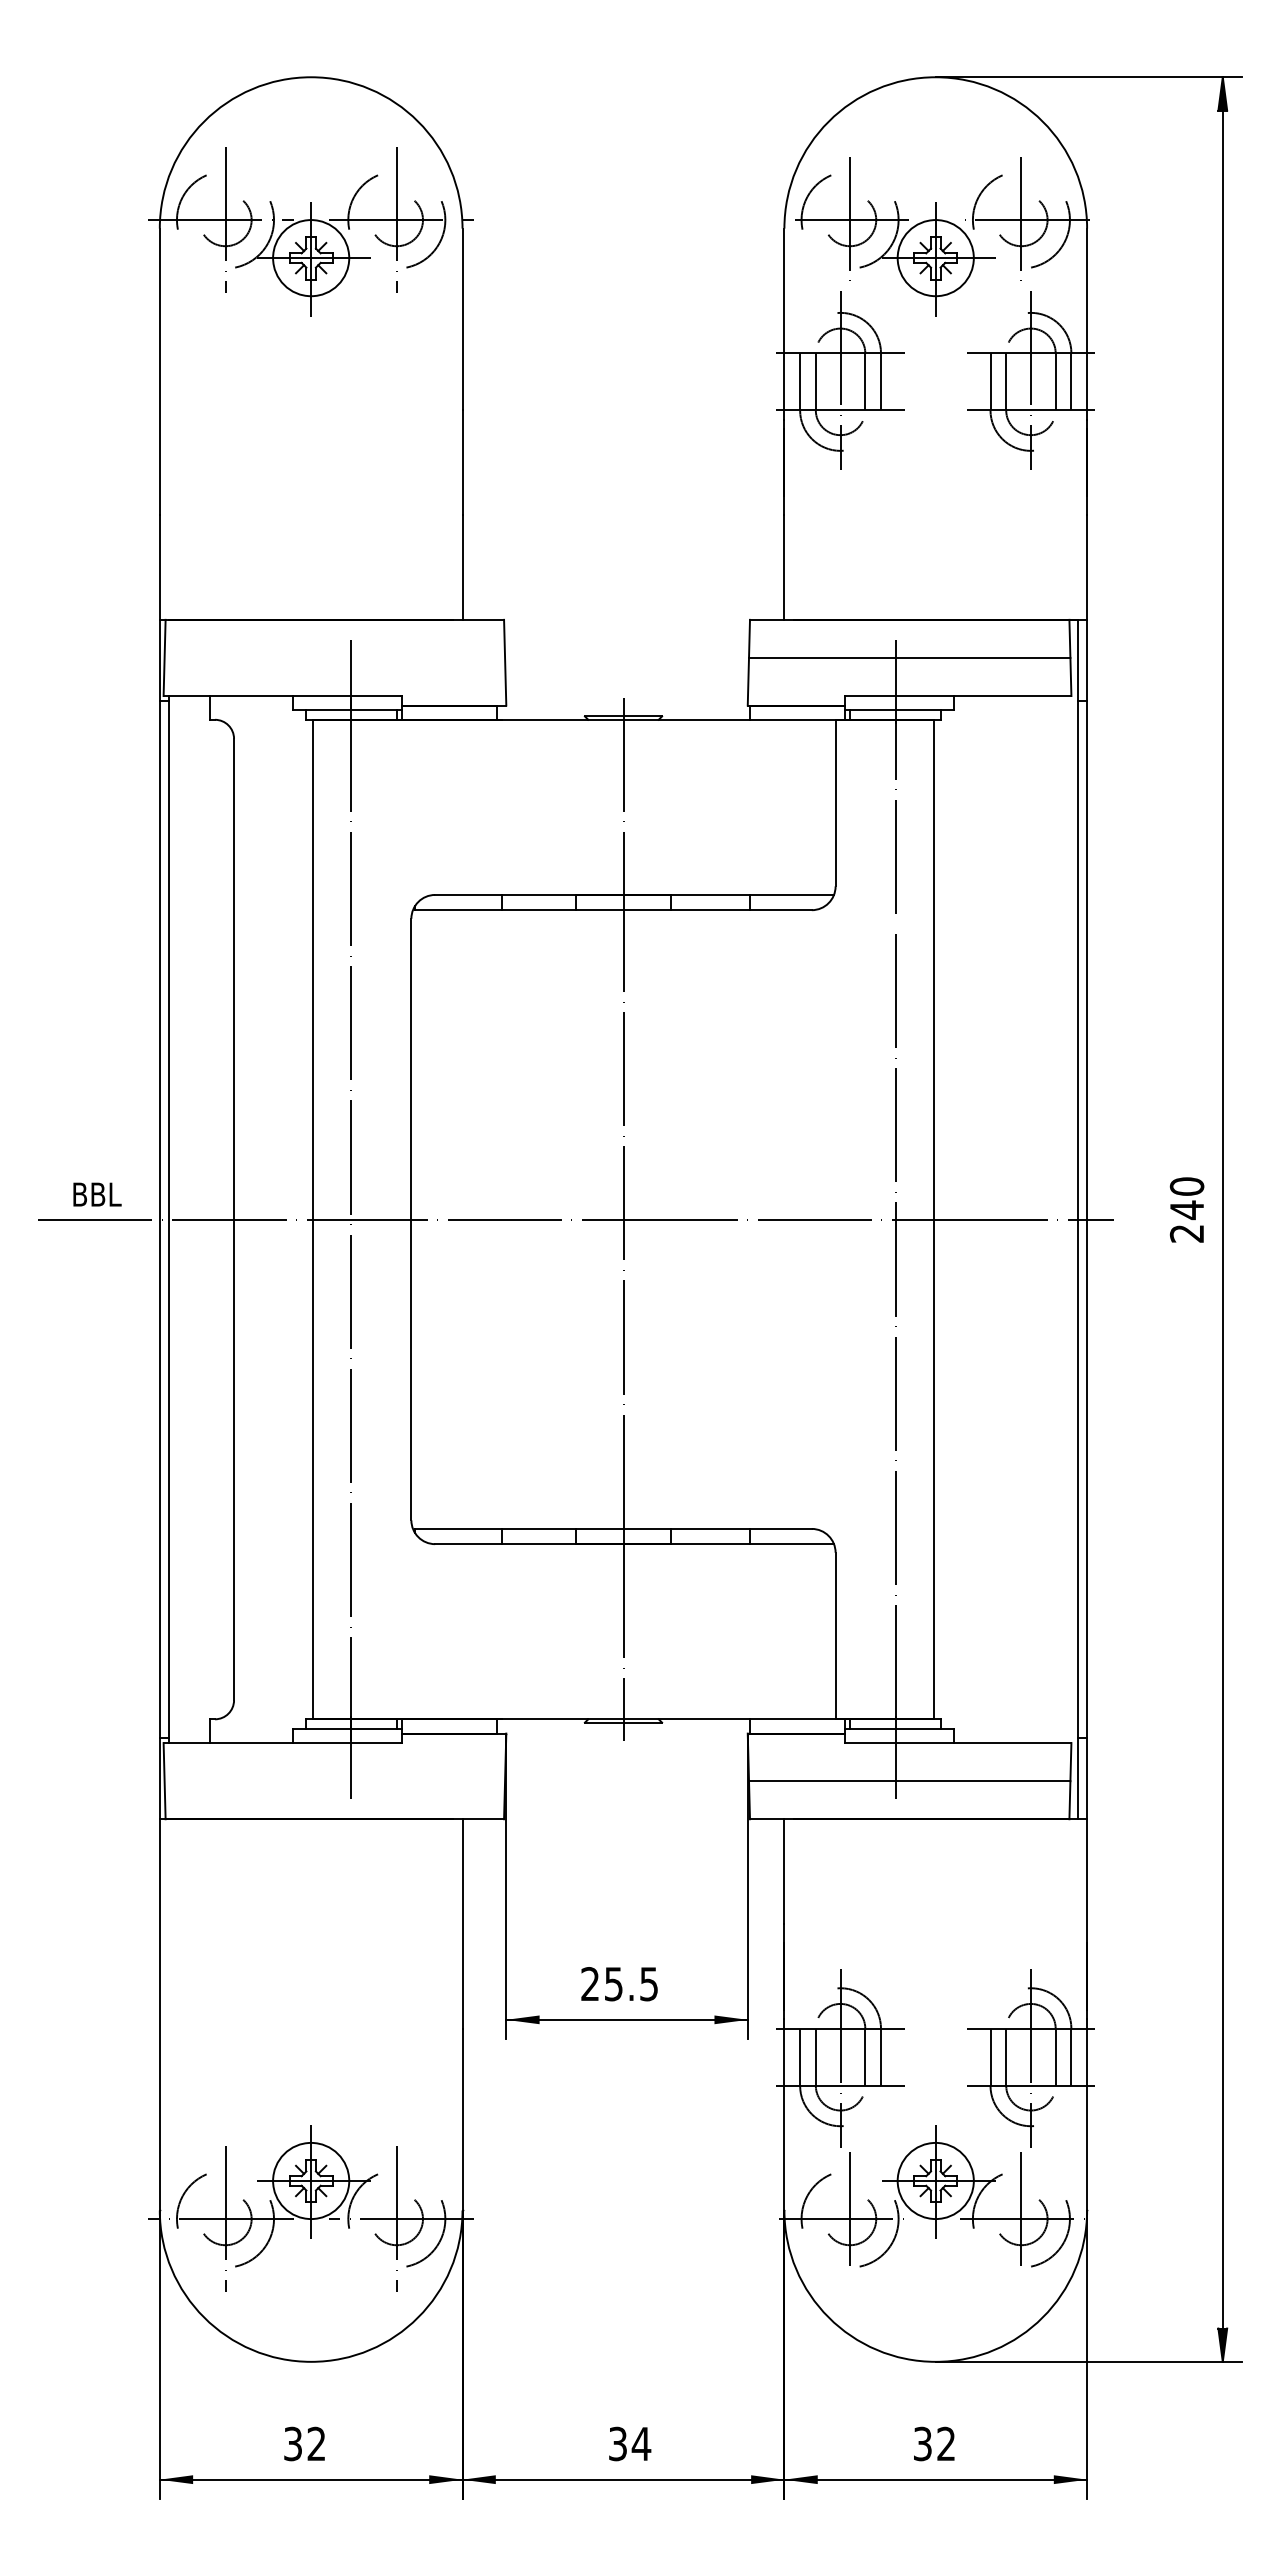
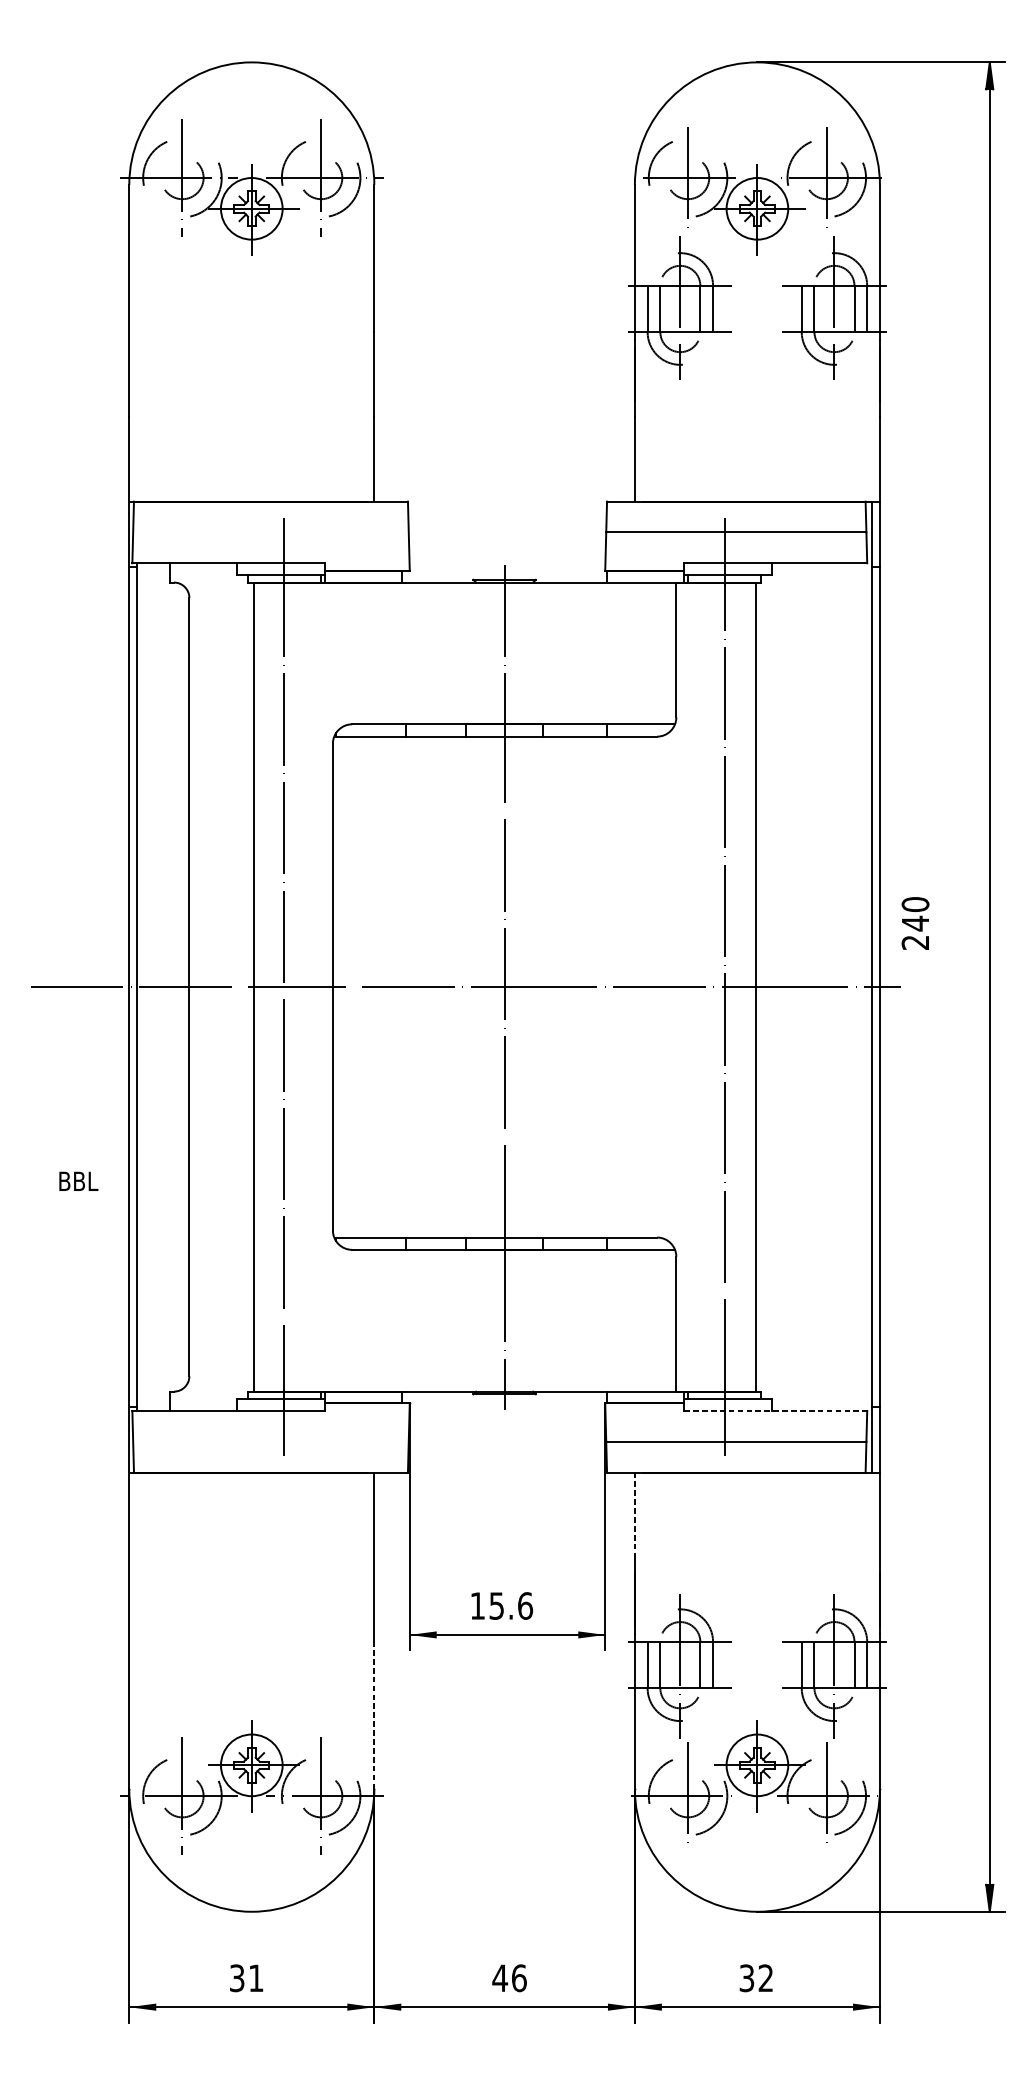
text: (97, 1194) -> (78, 1181), moved
text: (1186, 1209) -> (915, 923), moved
line: (958, 1743) -> (775, 1411), solid -> dashed
line: (784, 1872) -> (634, 1515), solid -> dashed
text: (619, 1984) -> (501, 1606), 25.5 -> 15.6
line: (462, 2119) -> (374, 1715), solid -> dashed
text: (316, 2443) -> (256, 1977), 32 -> 31
text: (629, 2443) -> (509, 1977), 34 -> 46

